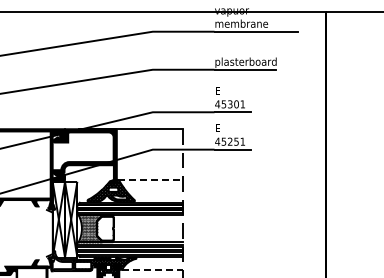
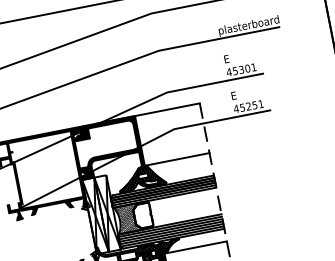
line: (150, 179) -> (177, 158), dashed -> solid
line: (153, 269) -> (198, 246), dashed -> solid

